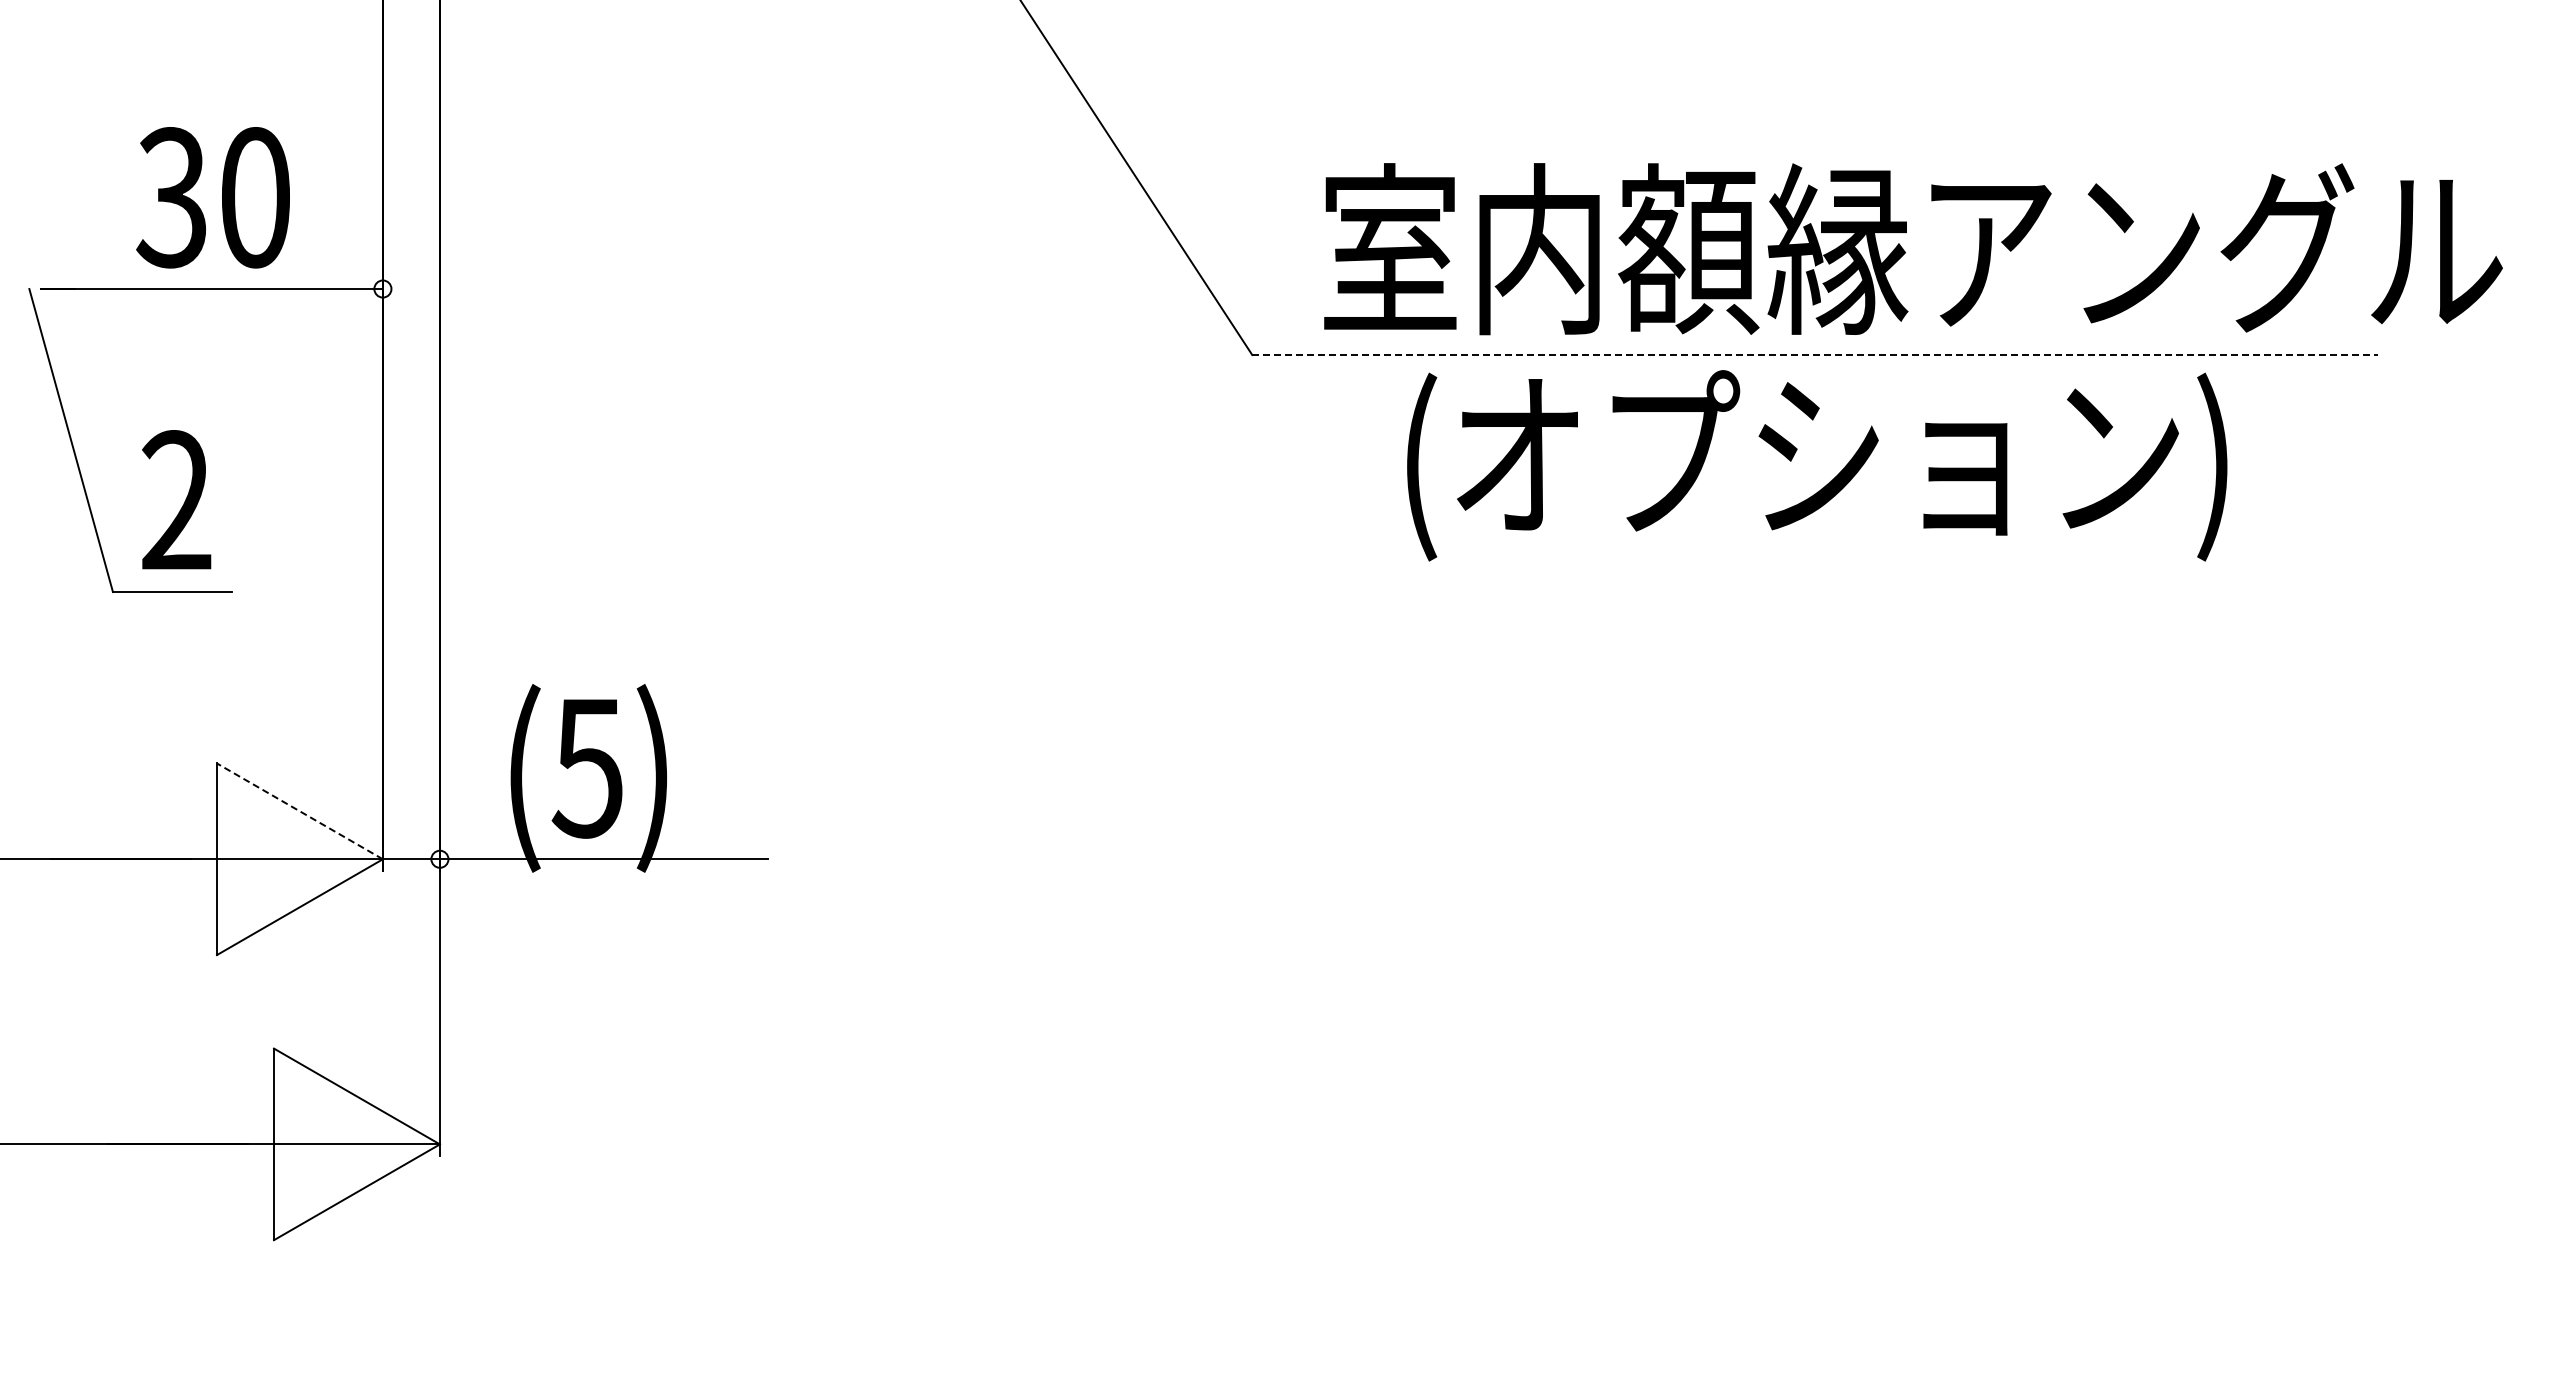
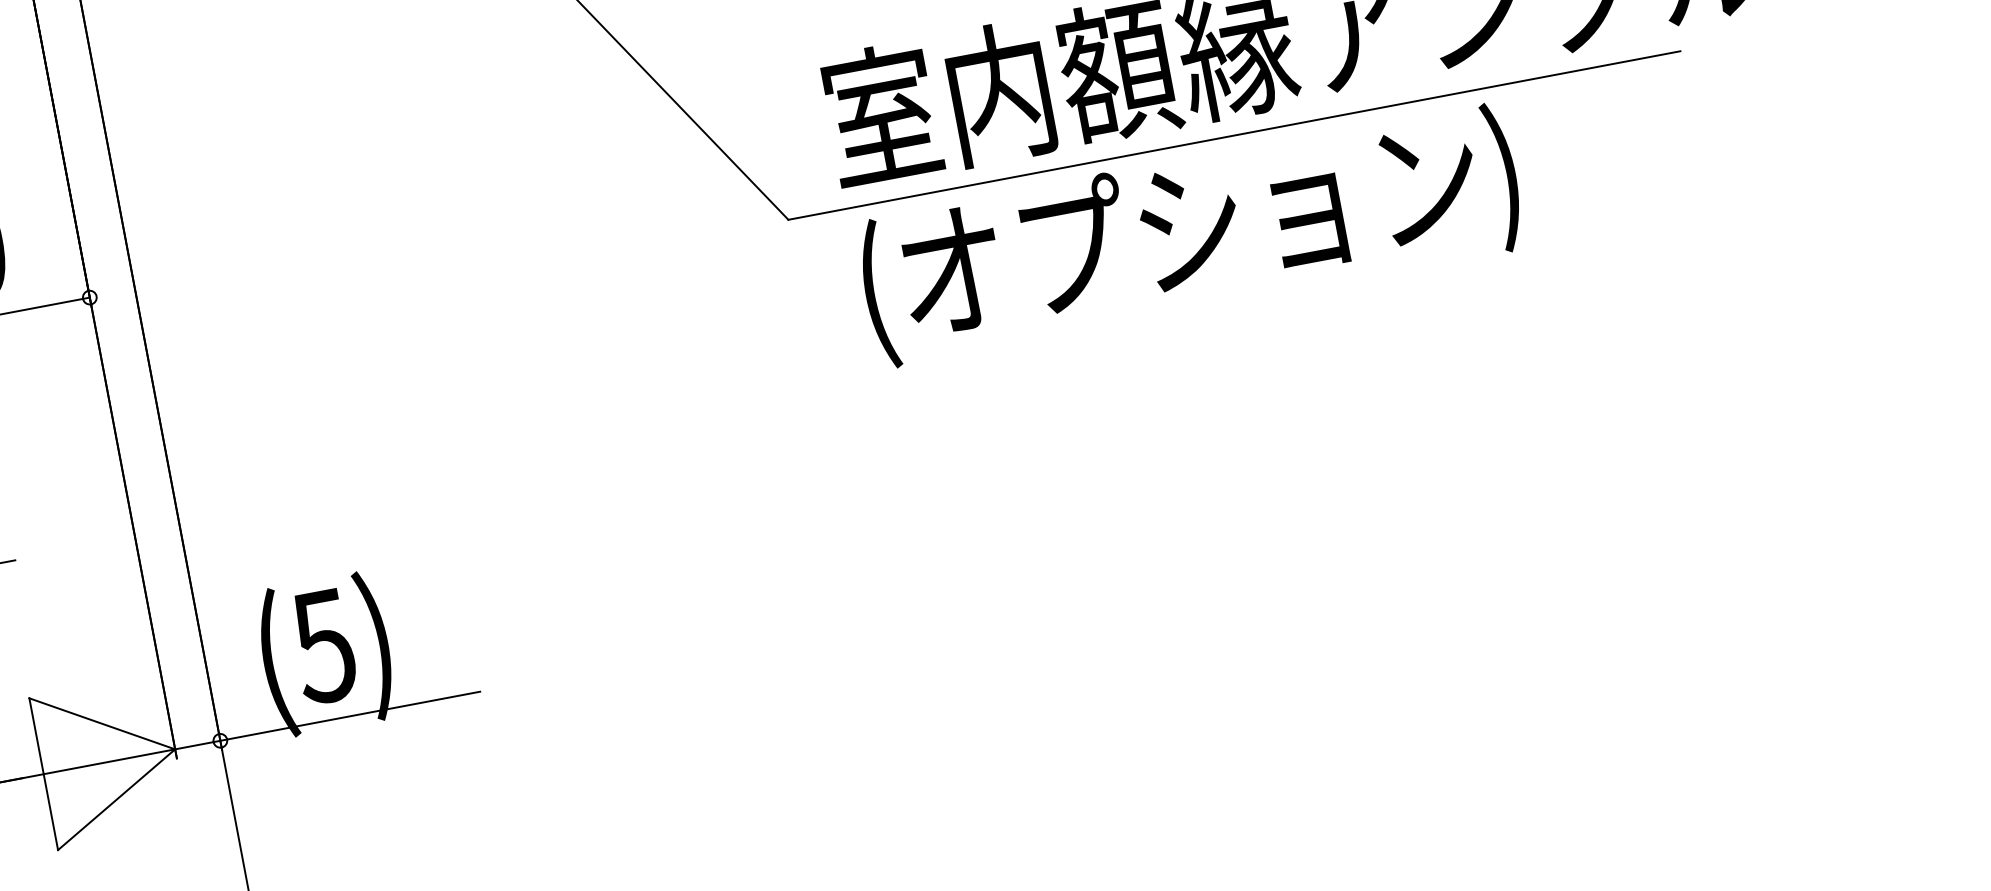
line: (1815, 355) -> (1234, 135), dashed -> solid
text: (1817, 465) -> (1190, 234), moved
line: (299, 811) -> (101, 724), dashed -> solid

